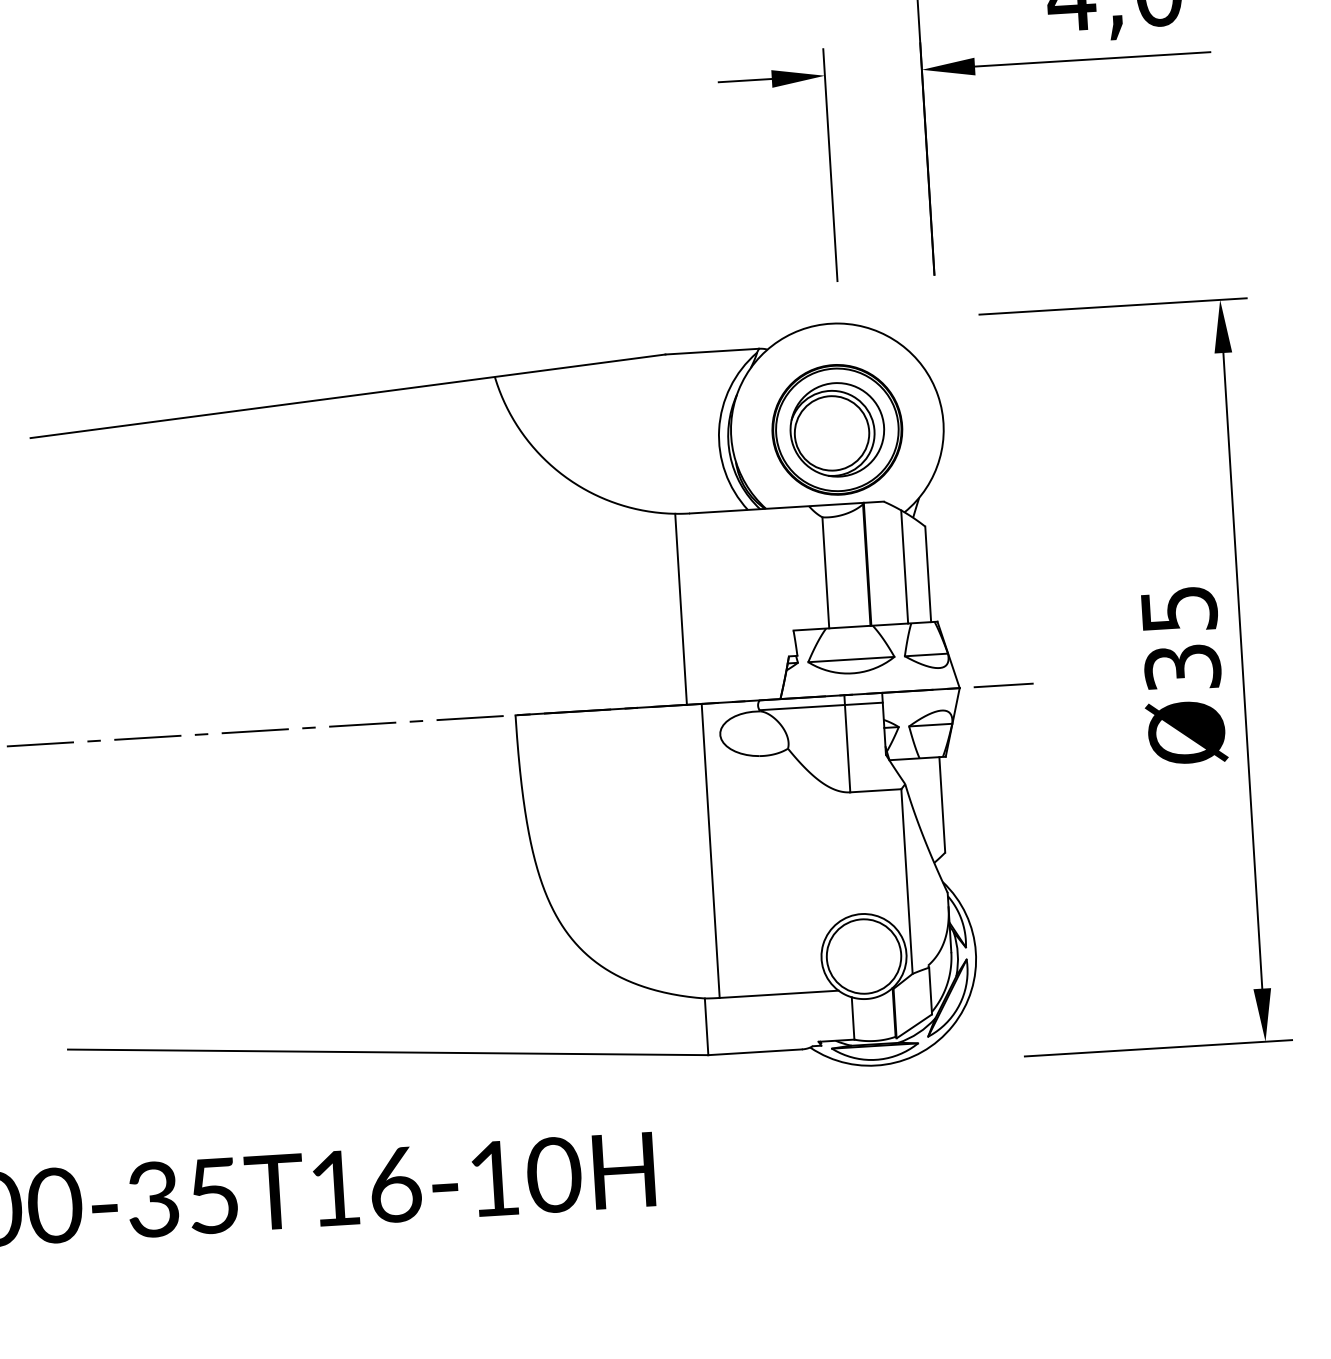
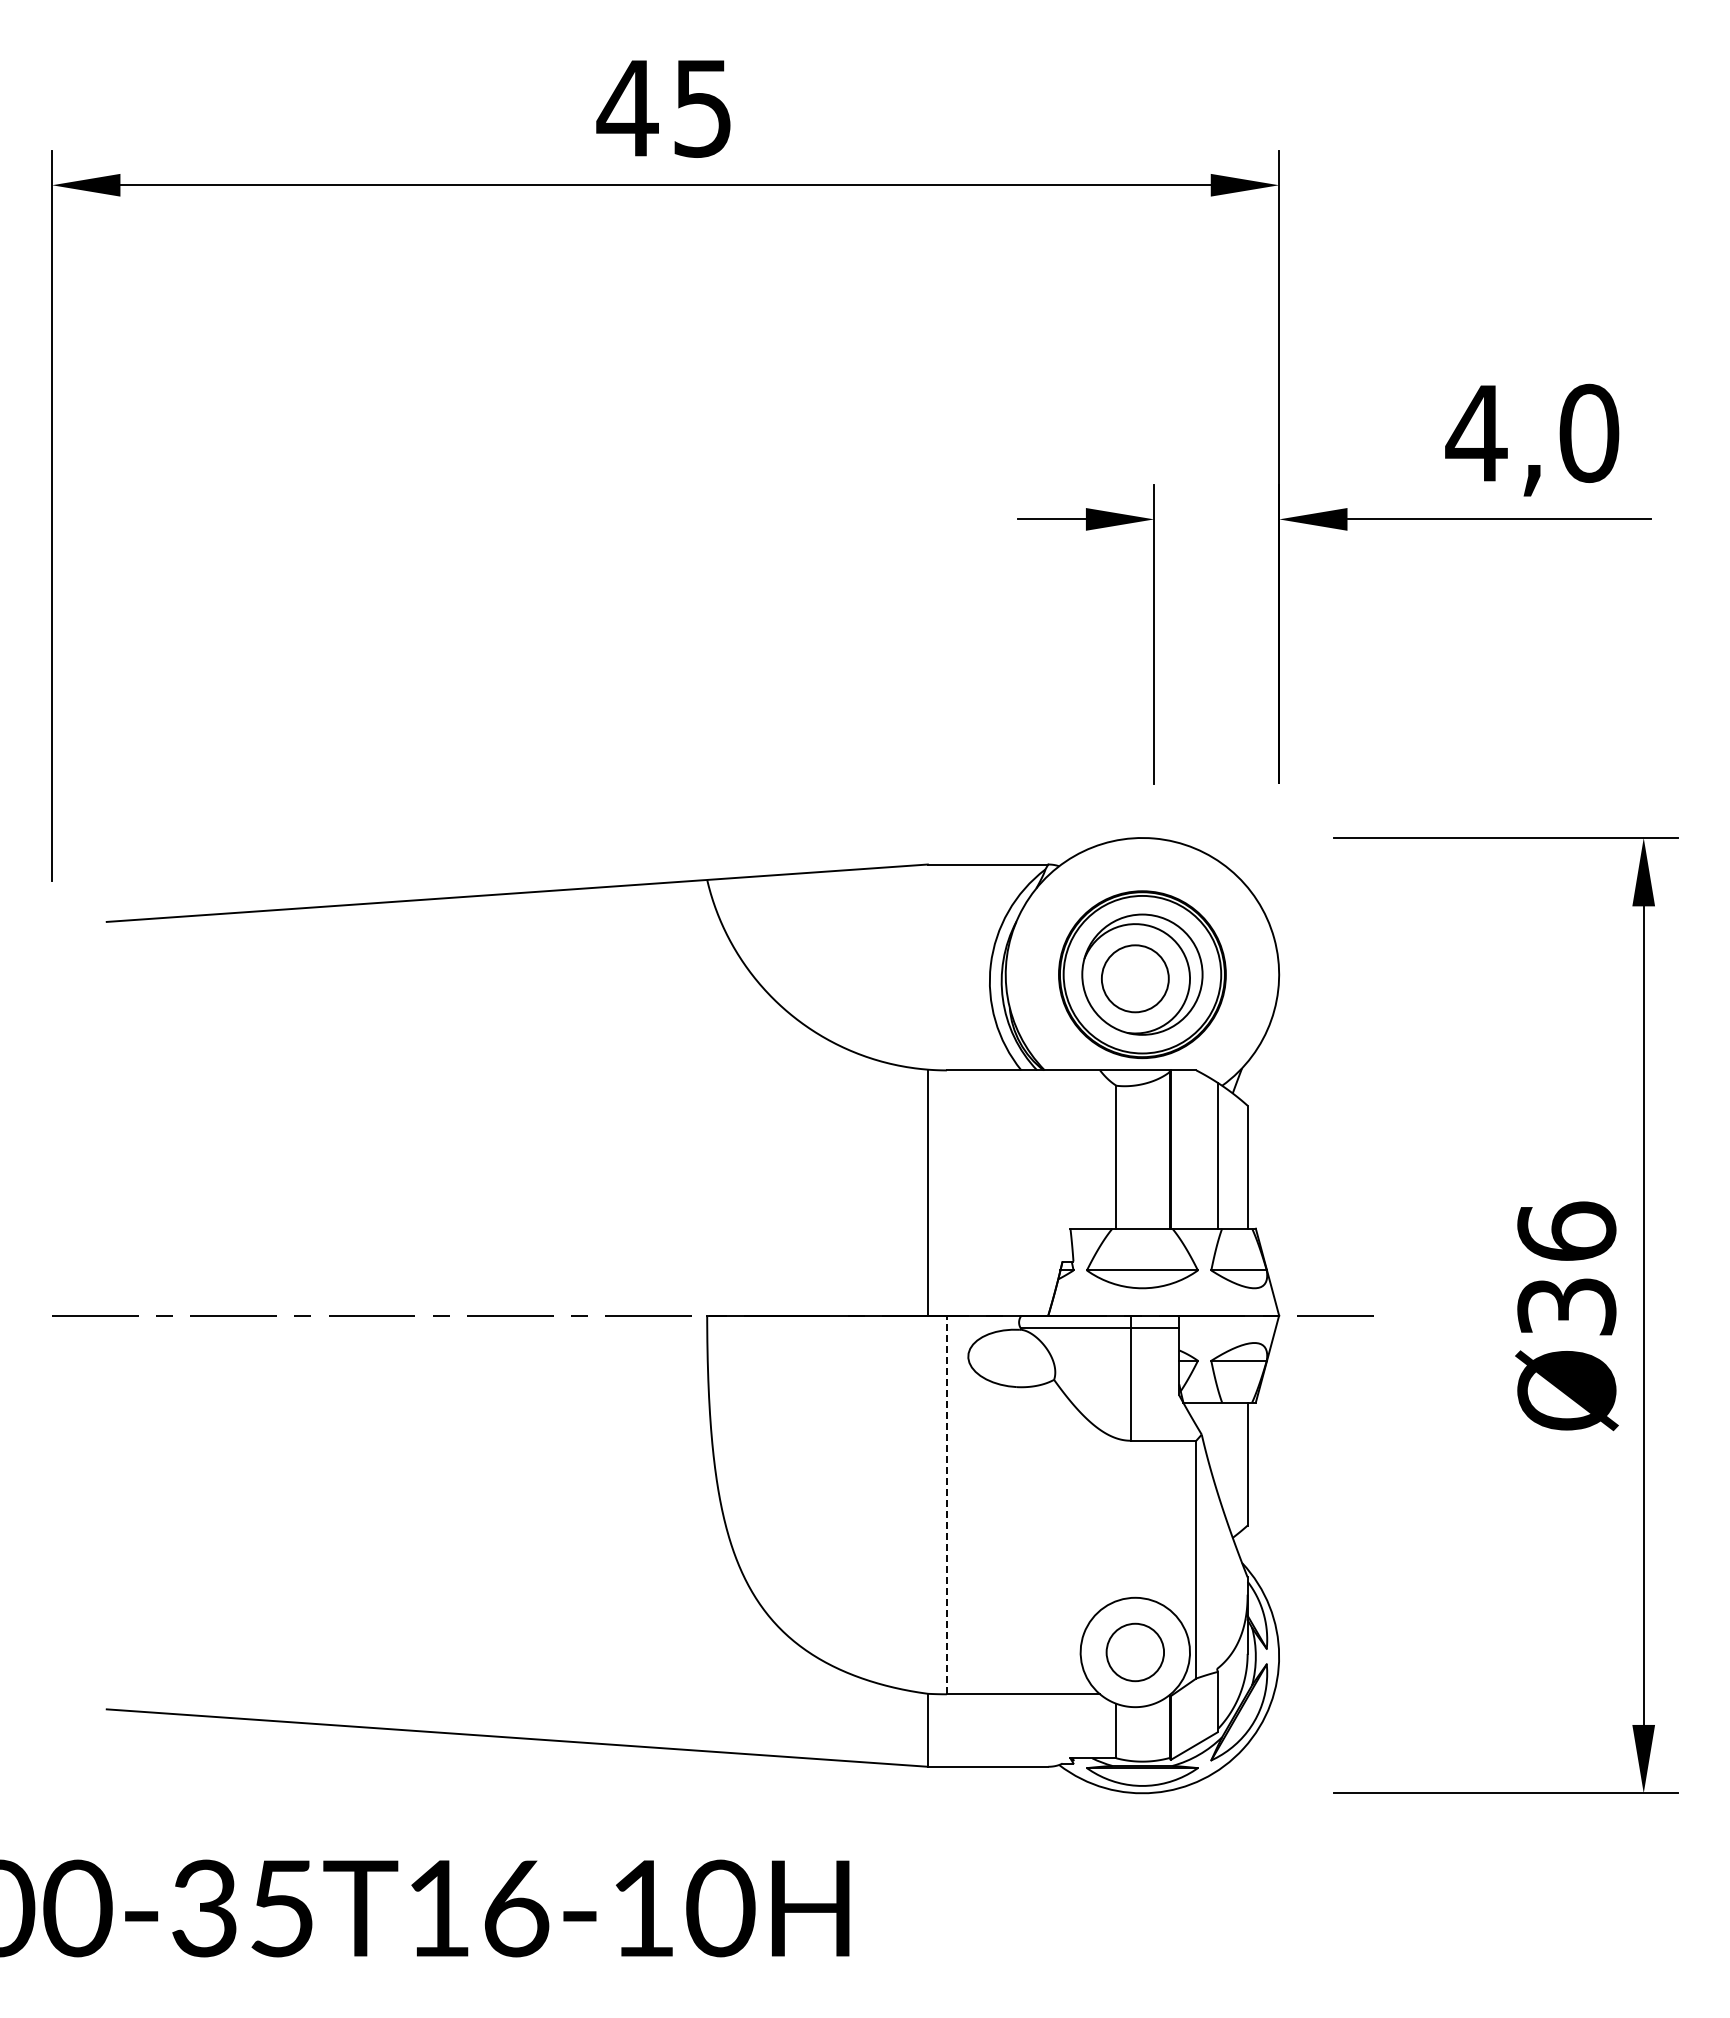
circle: (832, 433) -> (1135, 978), size x0.7
text: (1178, 608) -> (1566, 1230), Ø35 -> Ø36
line: (710, 850) -> (946, 1504), solid -> dashed
circle: (864, 956) -> (1135, 1652), size x0.6

